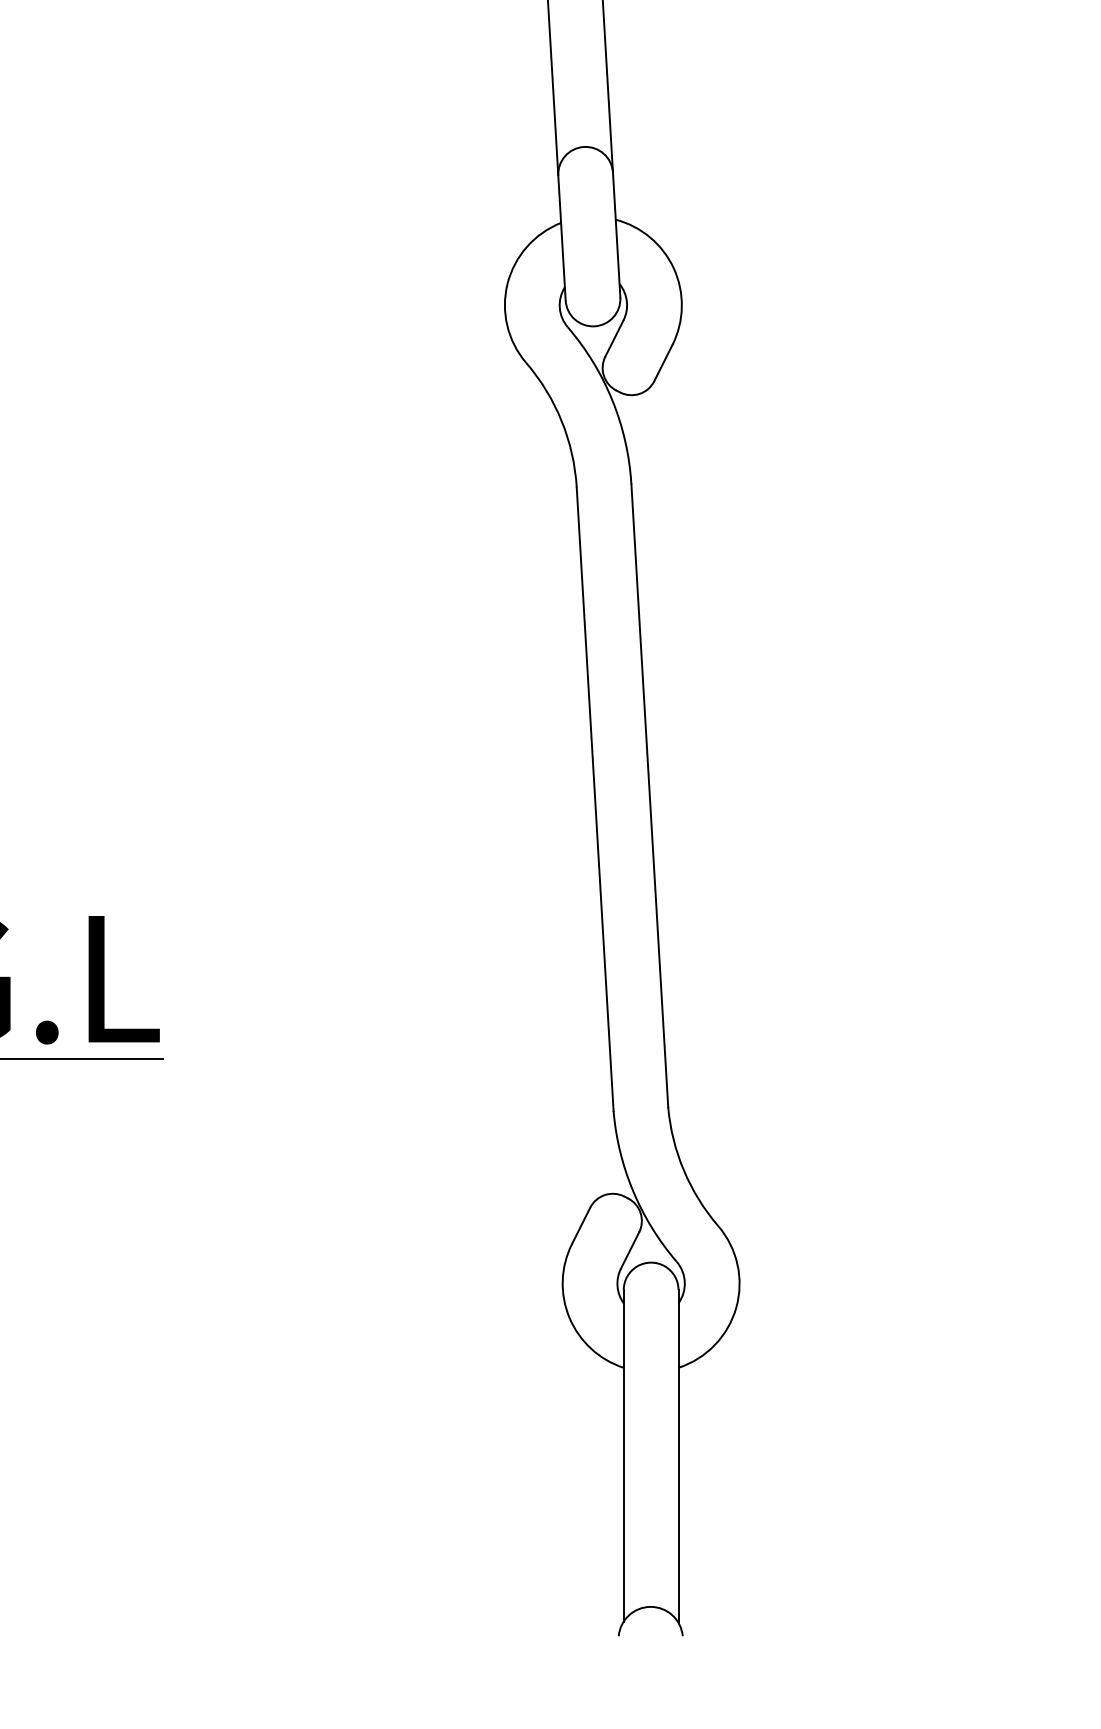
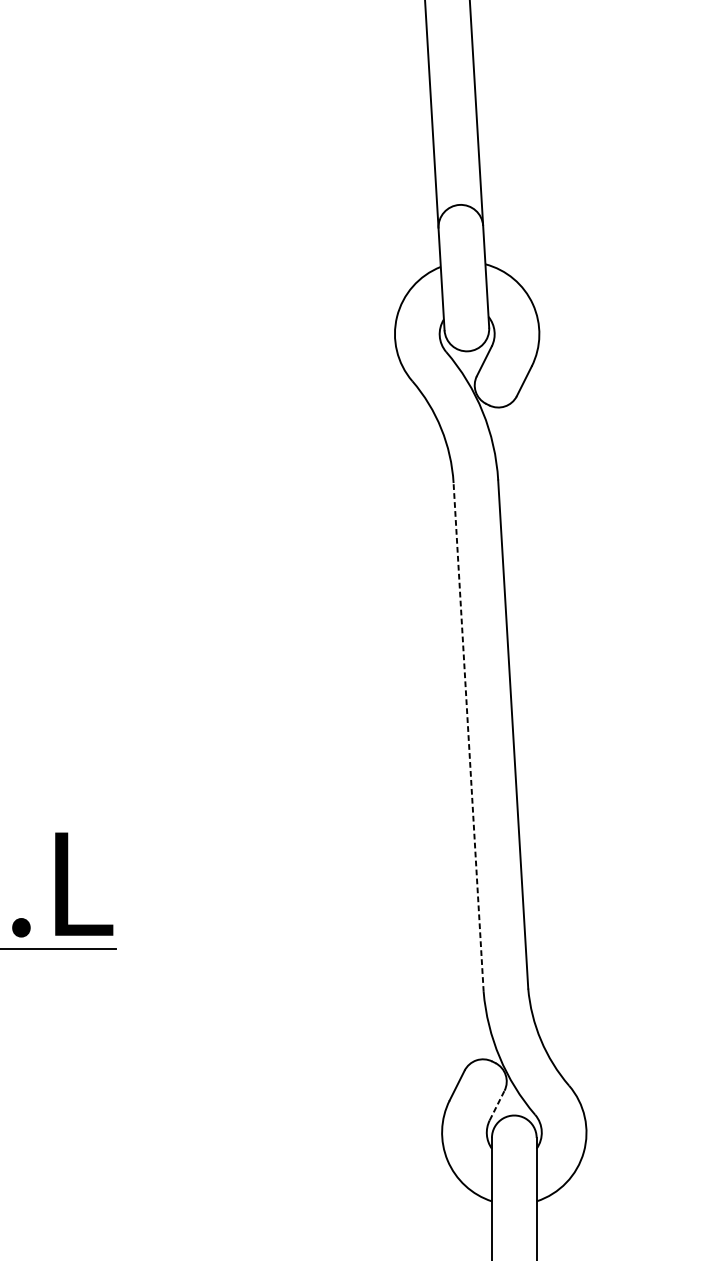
line: (595, 798) -> (468, 736), solid -> dashed
line: (630, 1250) -> (497, 1105), solid -> dashed

